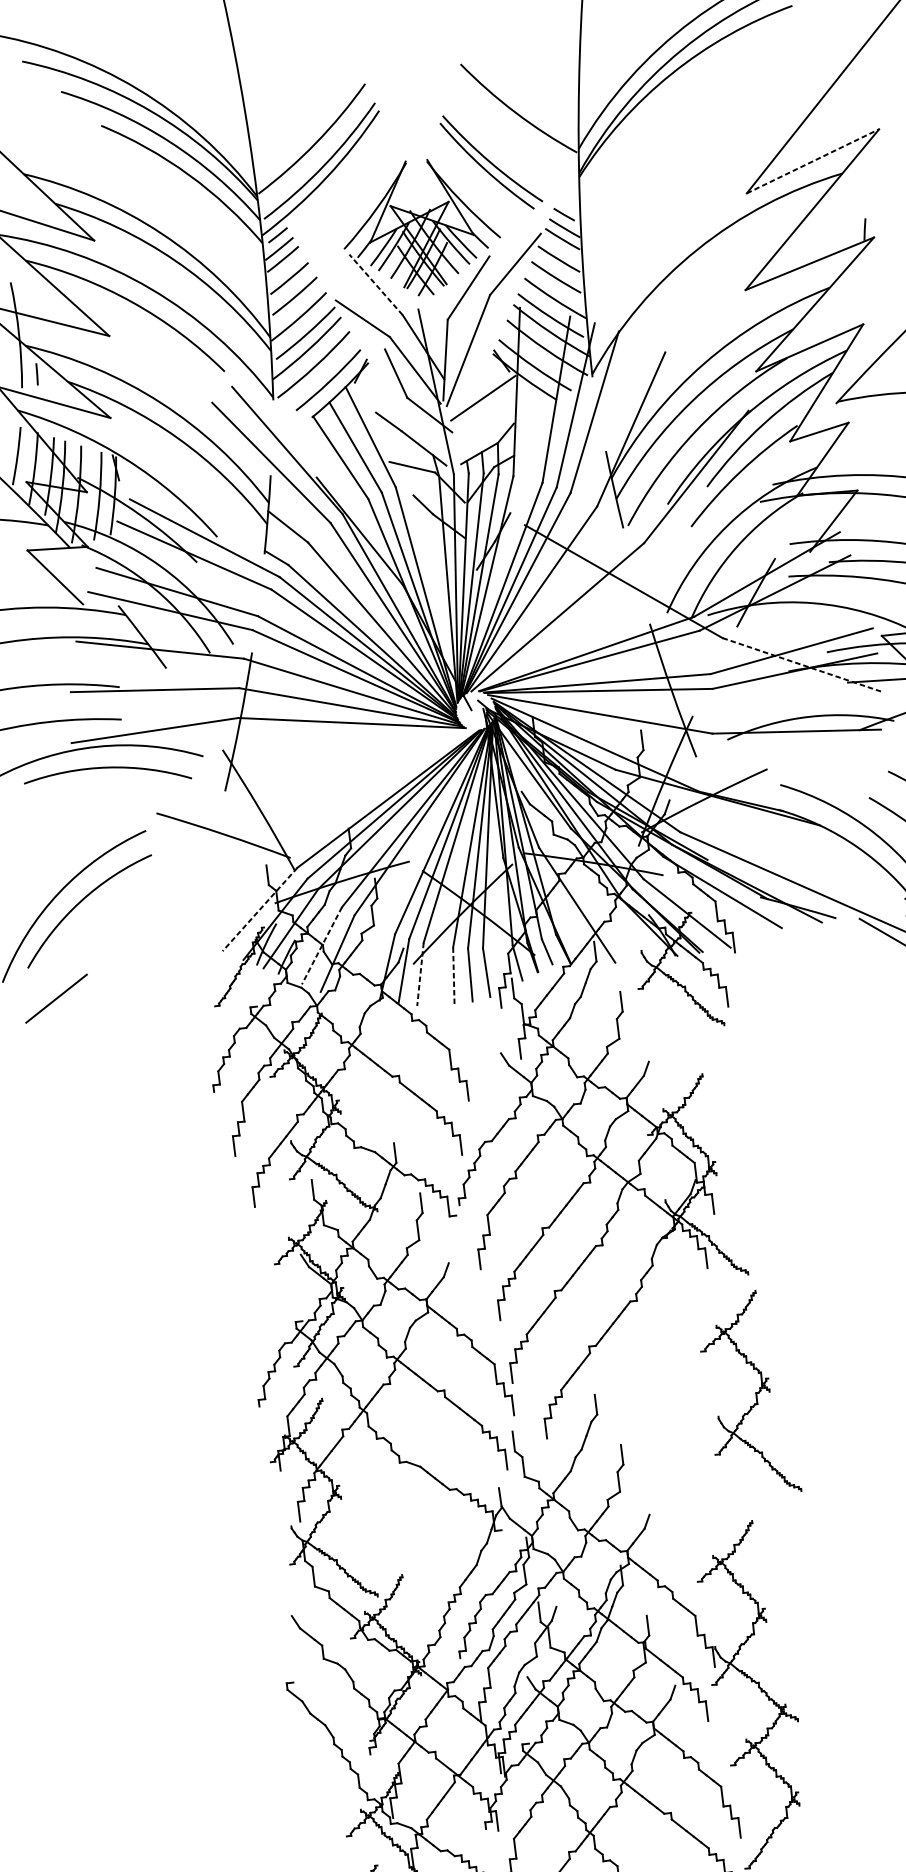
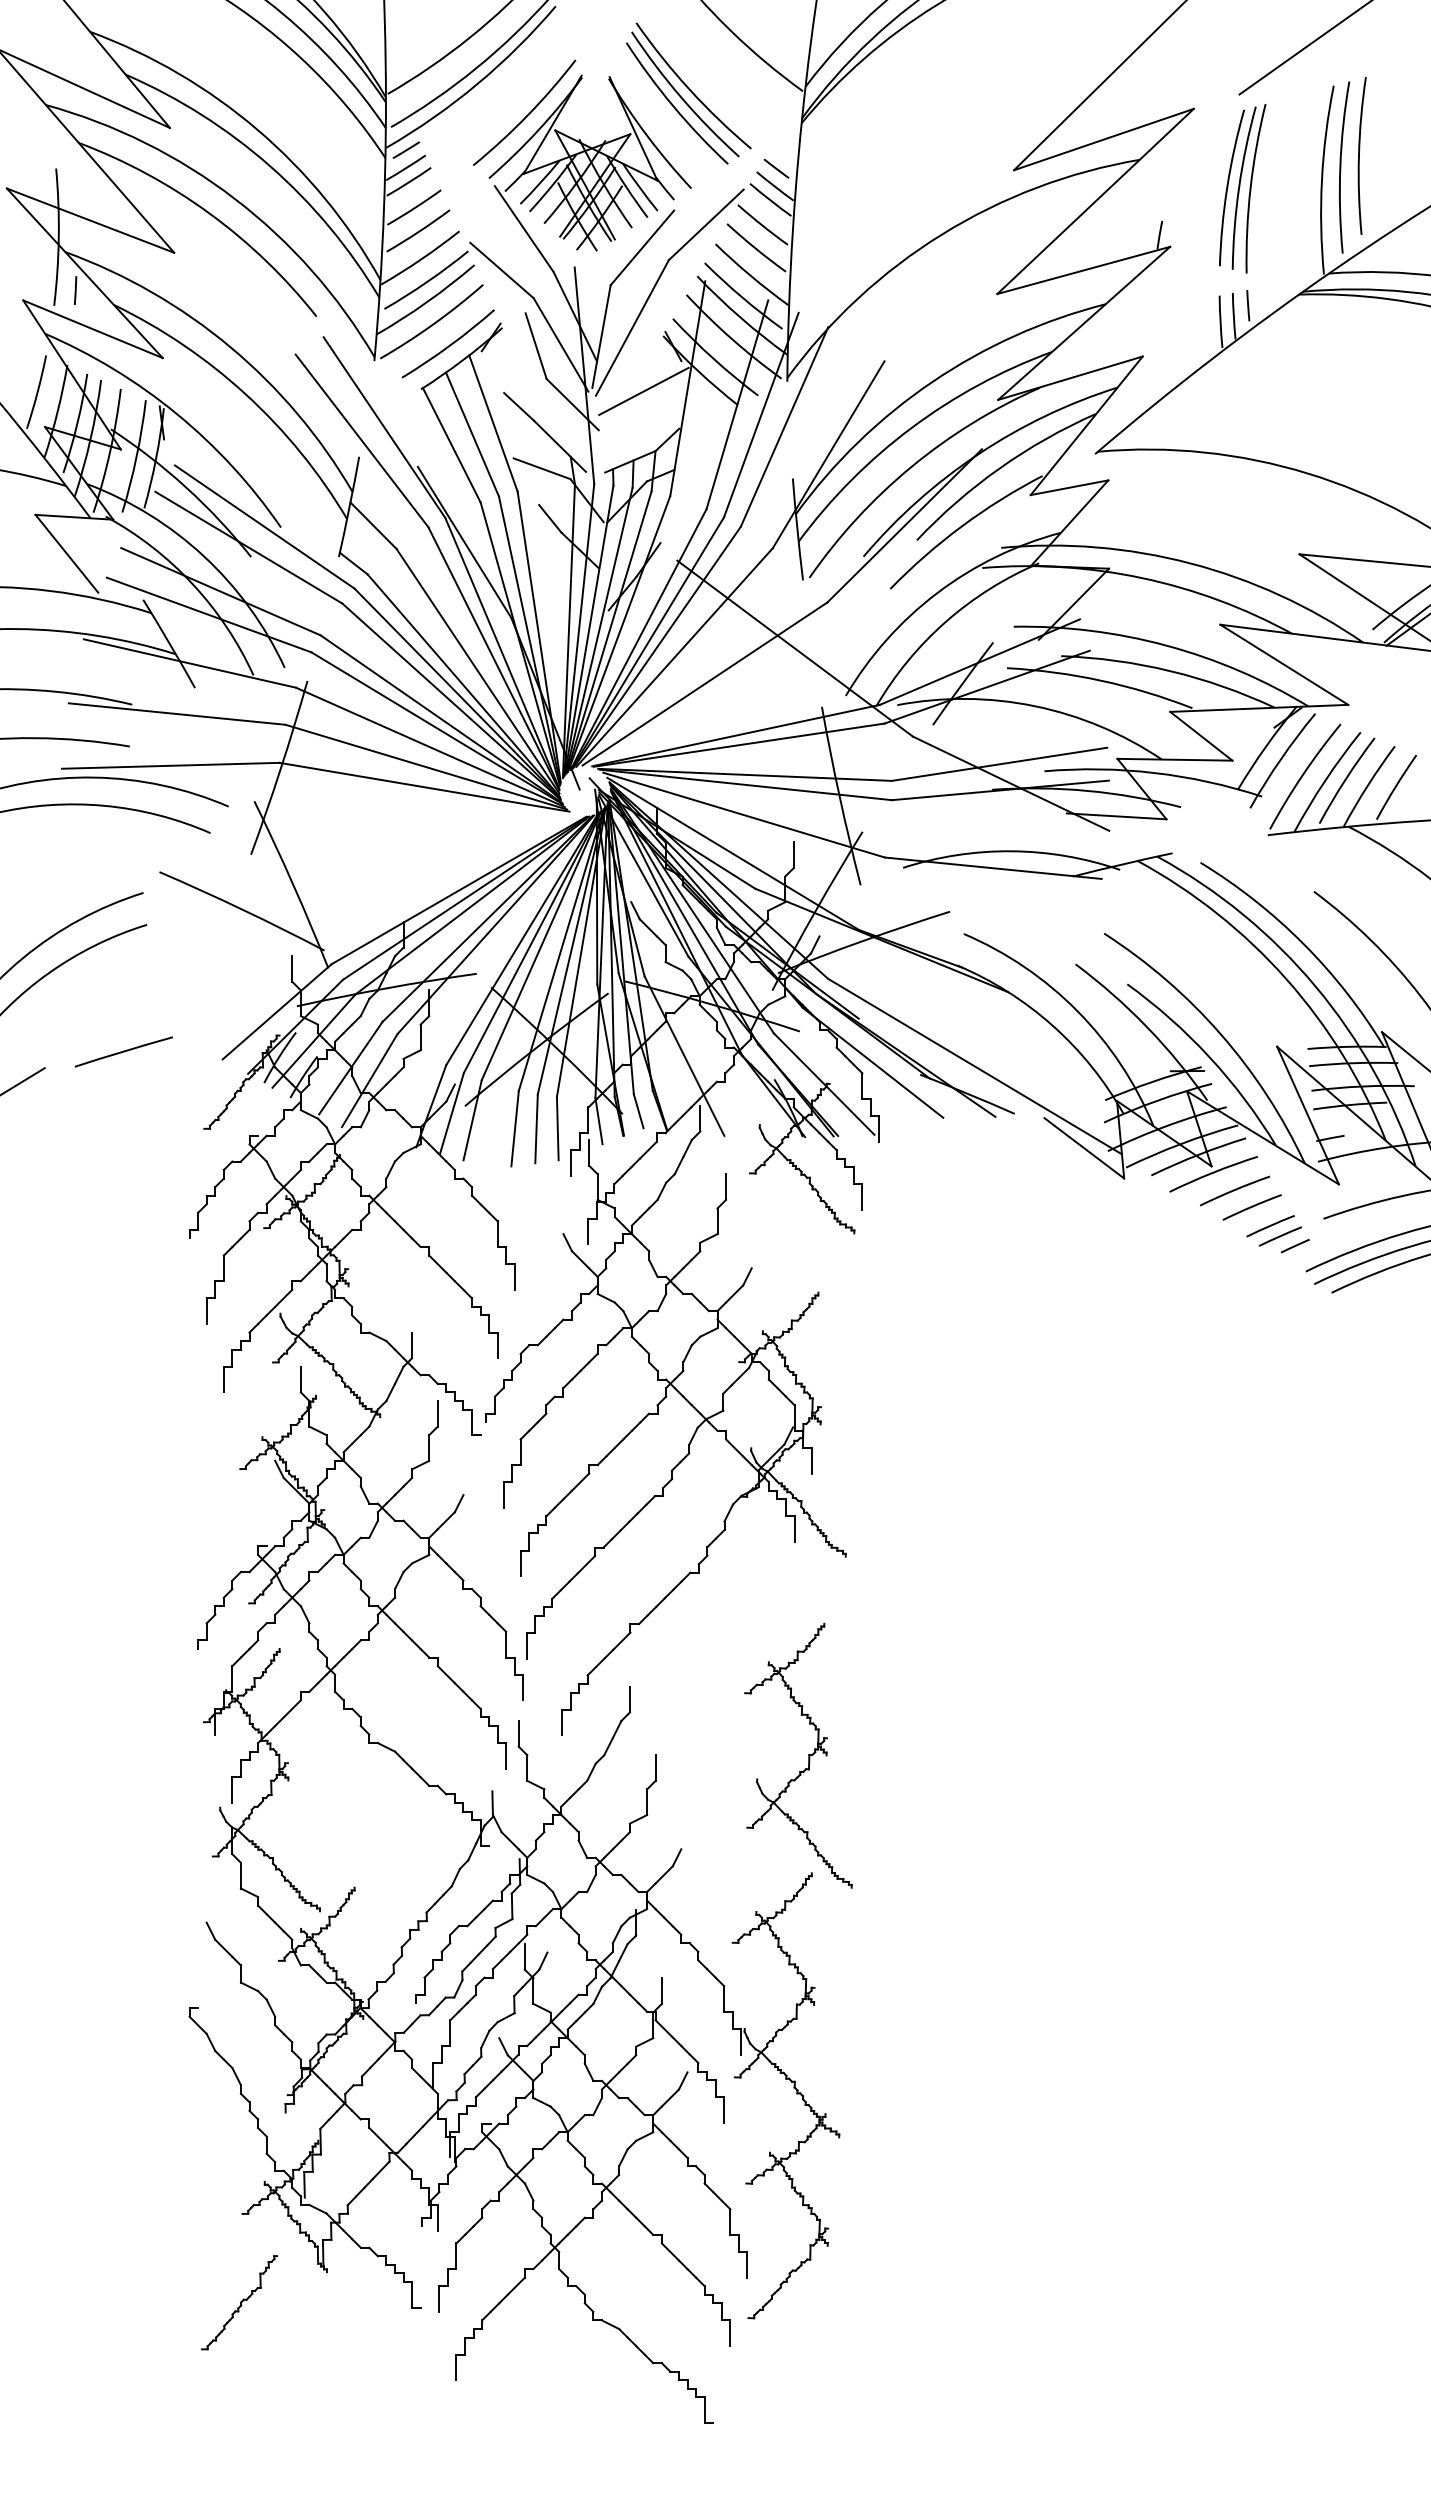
line: (812, 161) -> (1103, 139), dashed -> solid
arc: (479, 175) -> (674, 105), added
arc: (367, 196) -> (527, 114), added
line: (375, 284) -> (523, 228), dashed -> solid
line: (802, 664) -> (1011, 783), dashed -> solid
line: (259, 910) -> (276, 1012), dashed -> solid
line: (321, 946) -> (350, 1068), dashed -> solid
line: (145, 954) -> (123, 1051), added
line: (420, 974) -> (472, 1120), dashed -> solid
line: (454, 976) -> (515, 1128), dashed -> solid
part: (755, 1393) -> (808, 1755), moved

